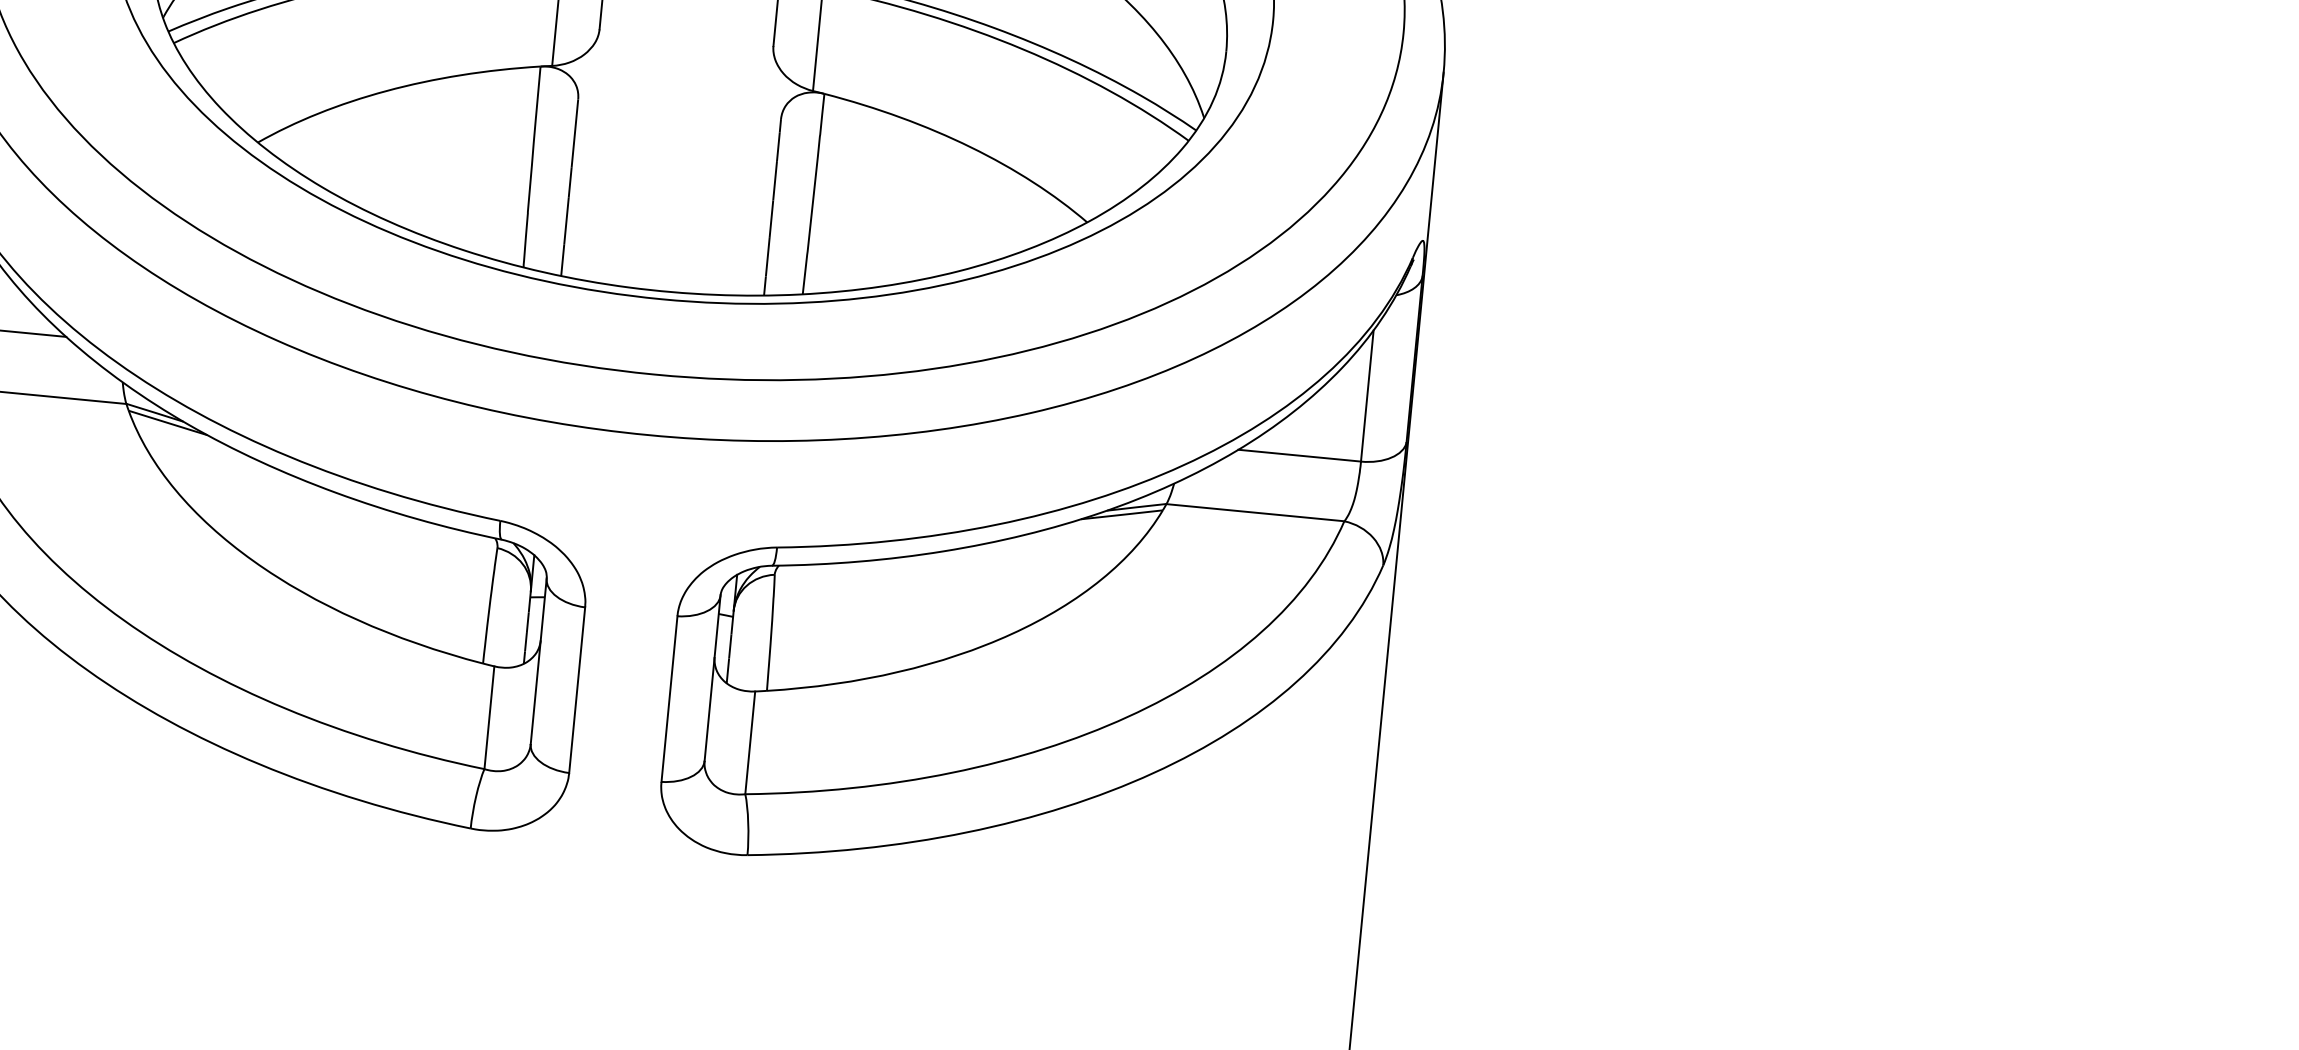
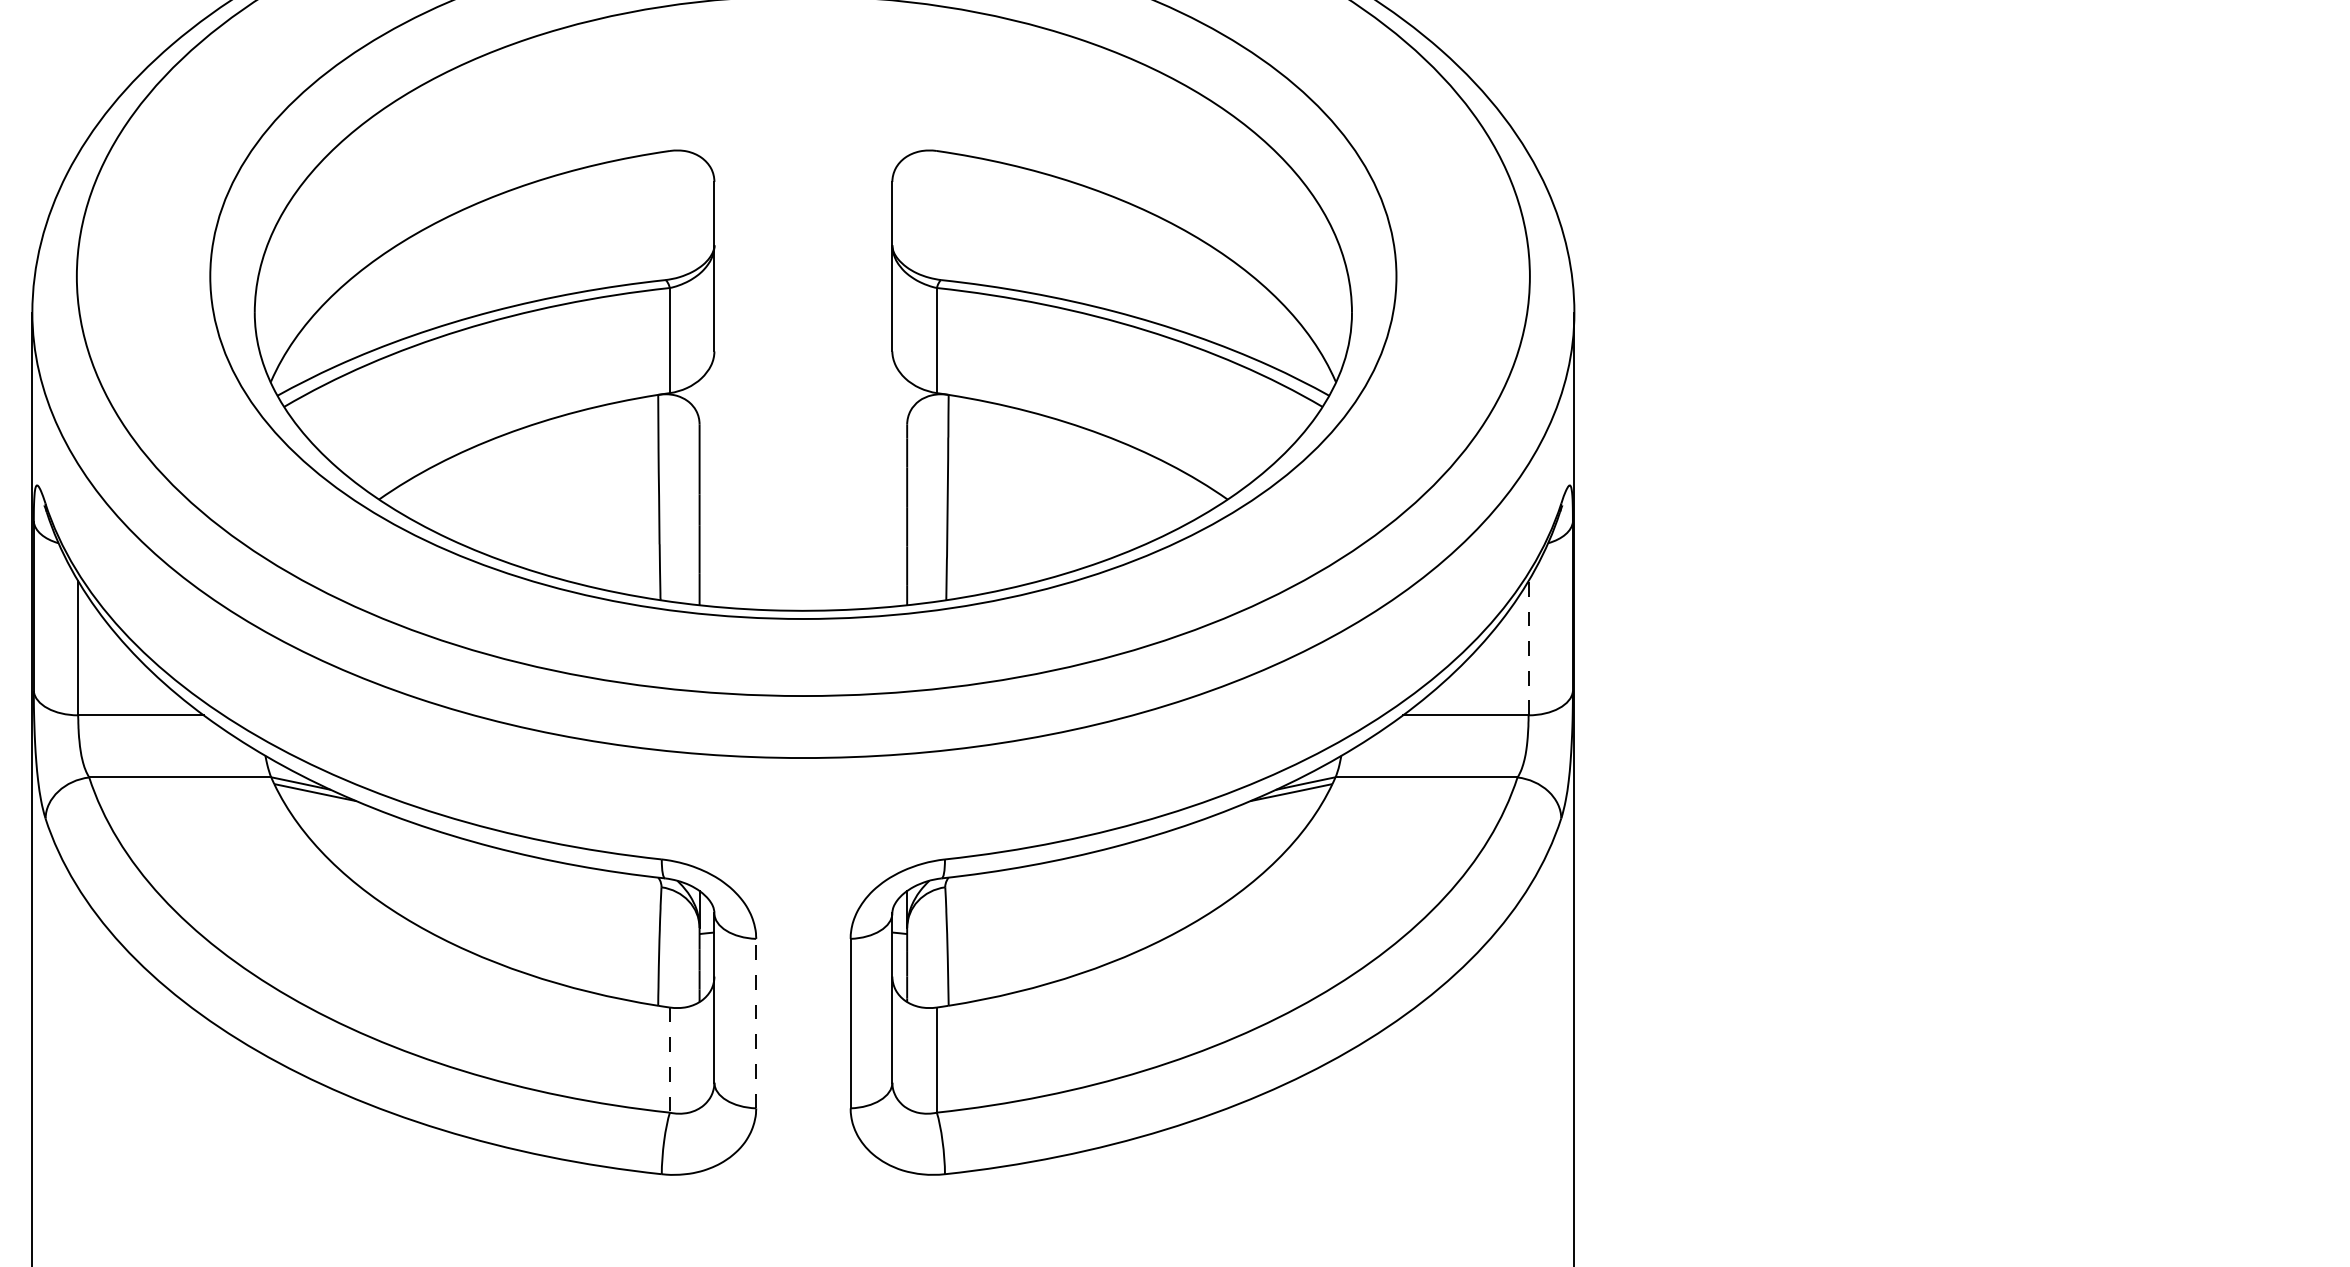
line: (1367, 395) -> (1528, 647), solid -> dashed
line: (577, 690) -> (756, 1023), solid -> dashed
line: (488, 718) -> (669, 1060), solid -> dashed

